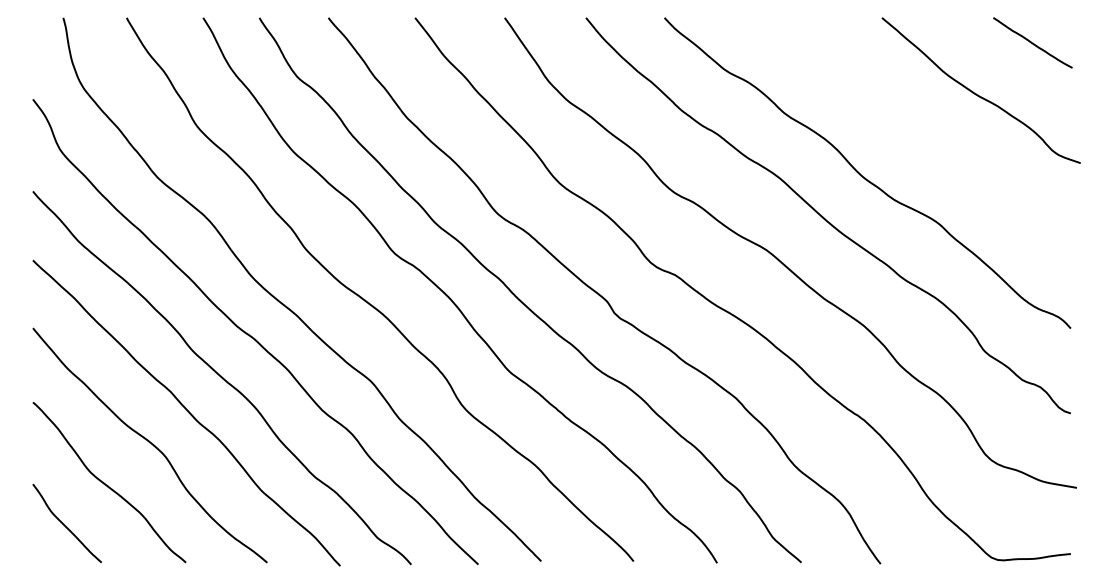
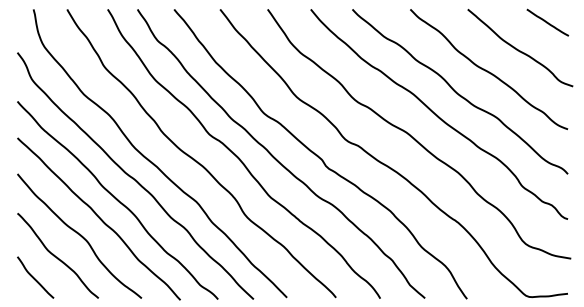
curve: (922, 134) -> (489, 71), added

